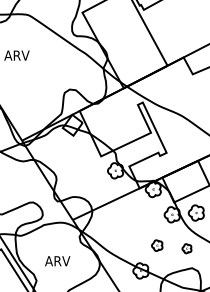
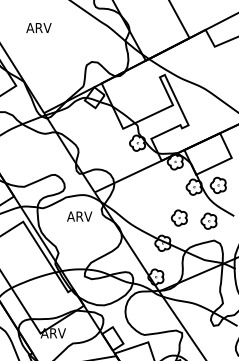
part: (156, 245) -> (178, 217), size x1.43
part: (186, 248) -> (208, 220), size x1.67
text: (57, 261) -> (79, 216), moved

